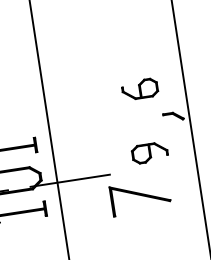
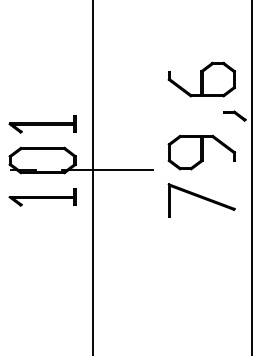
part: (139, 89) -> (201, 79), size x1.67
part: (149, 152) -> (201, 152), size x1.67
part: (140, 197) -> (201, 200), moved

